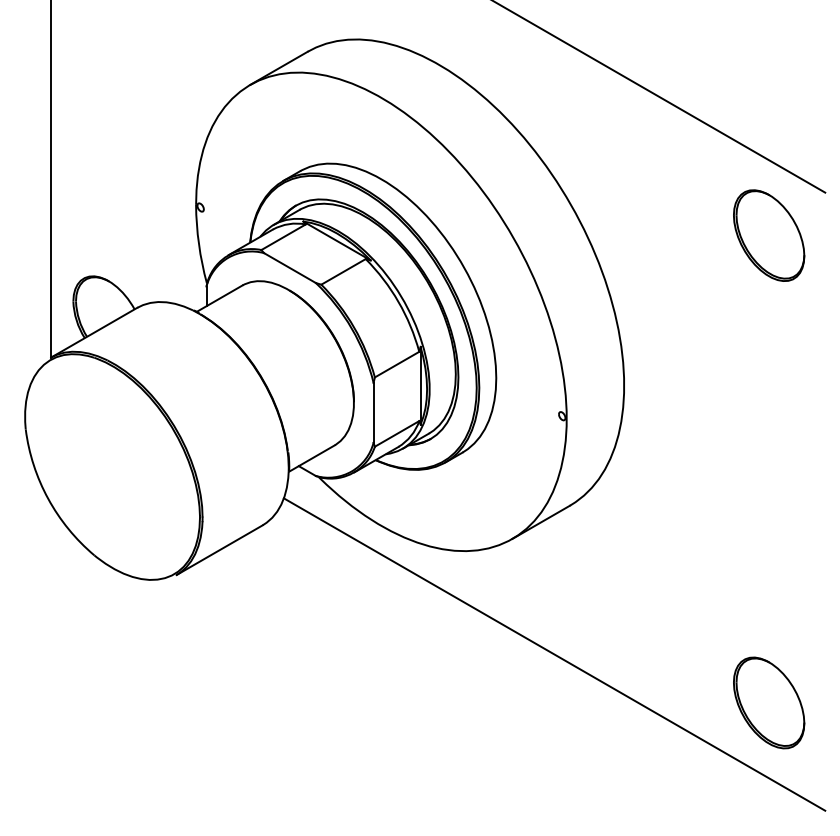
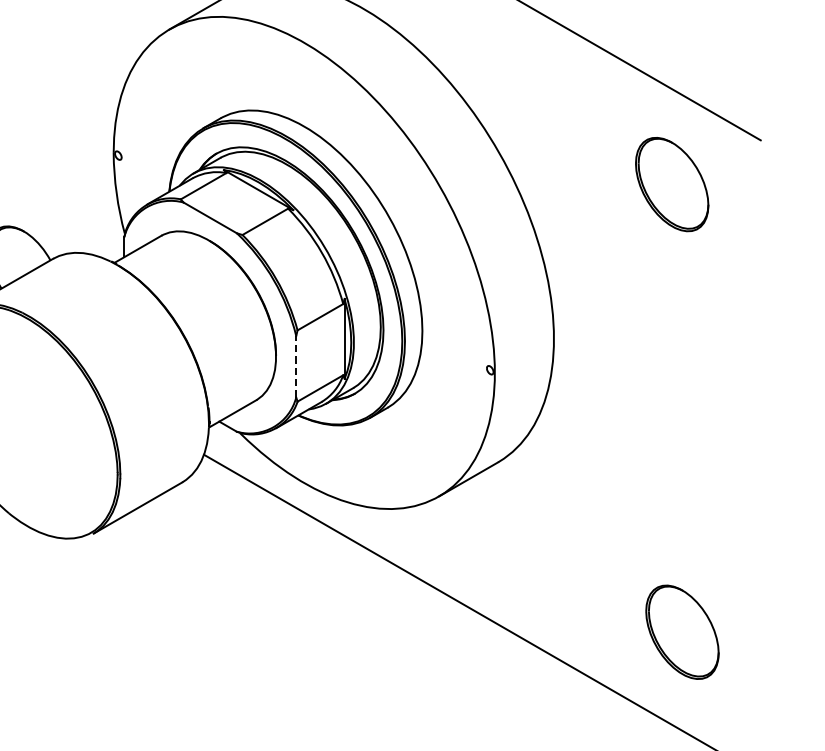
part: (769, 235) -> (672, 184), moved
line: (373, 412) -> (296, 366), solid -> dashed
part: (769, 702) -> (682, 631), moved

